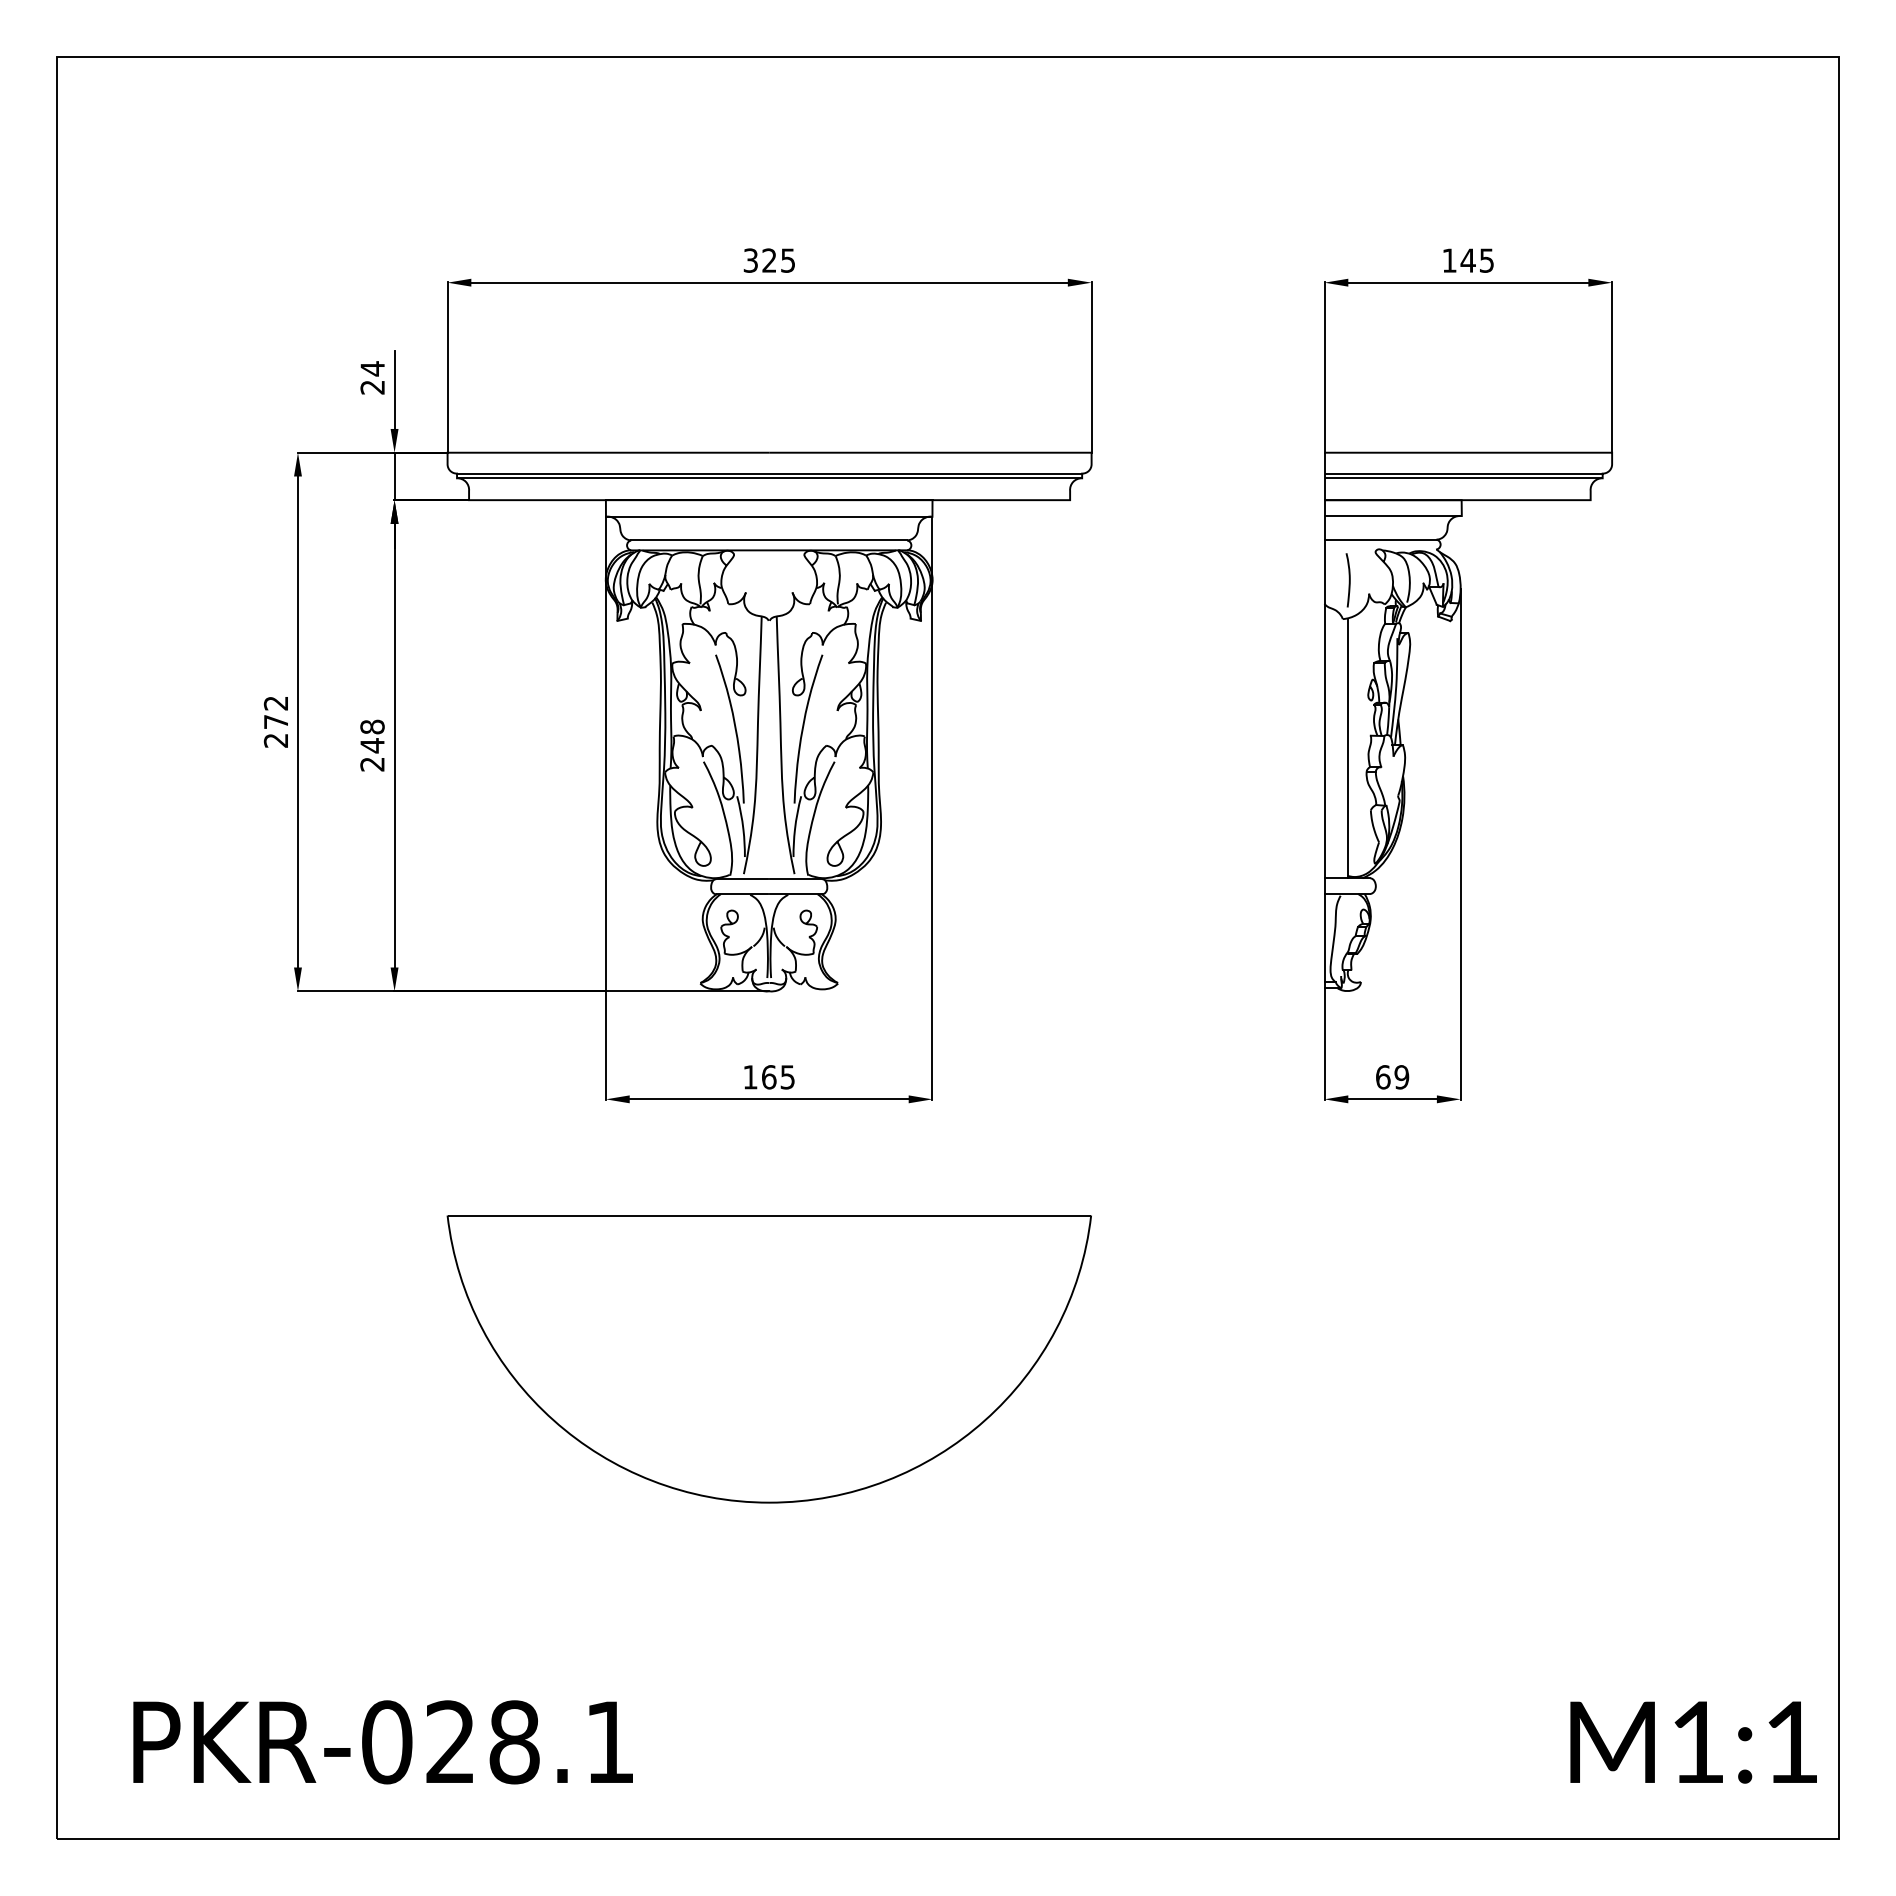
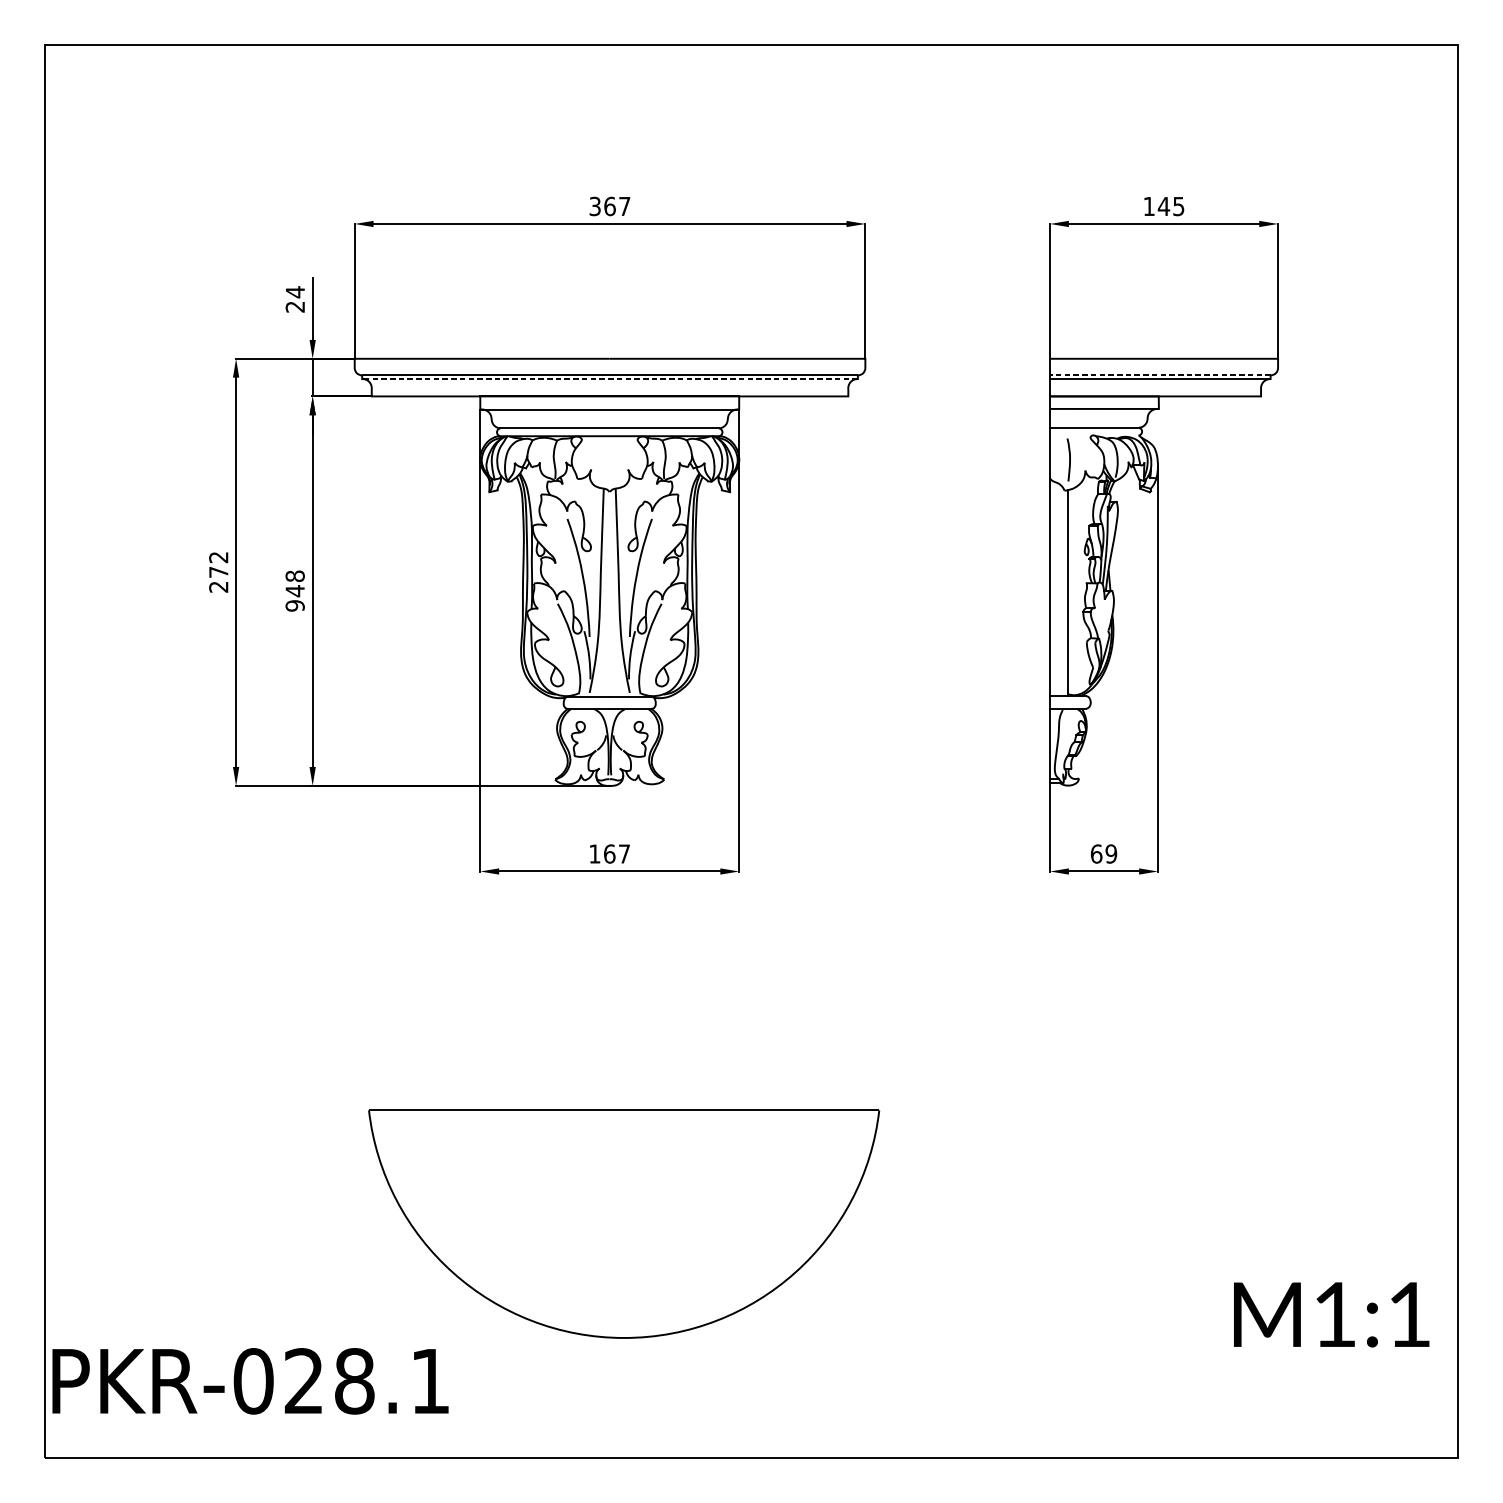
text: (778, 260) -> (617, 206), 325 -> 367
line: (1463, 473) -> (1160, 375), solid -> dashed
line: (769, 478) -> (609, 379), solid -> dashed
text: (372, 764) -> (295, 606), 248 -> 948
text: (787, 1077) -> (624, 854), 165 -> 167
part: (768, 1359) -> (623, 1224), moved
text: (382, 1742) -> (249, 1381), moved
text: (1693, 1742) -> (1331, 1314), moved

